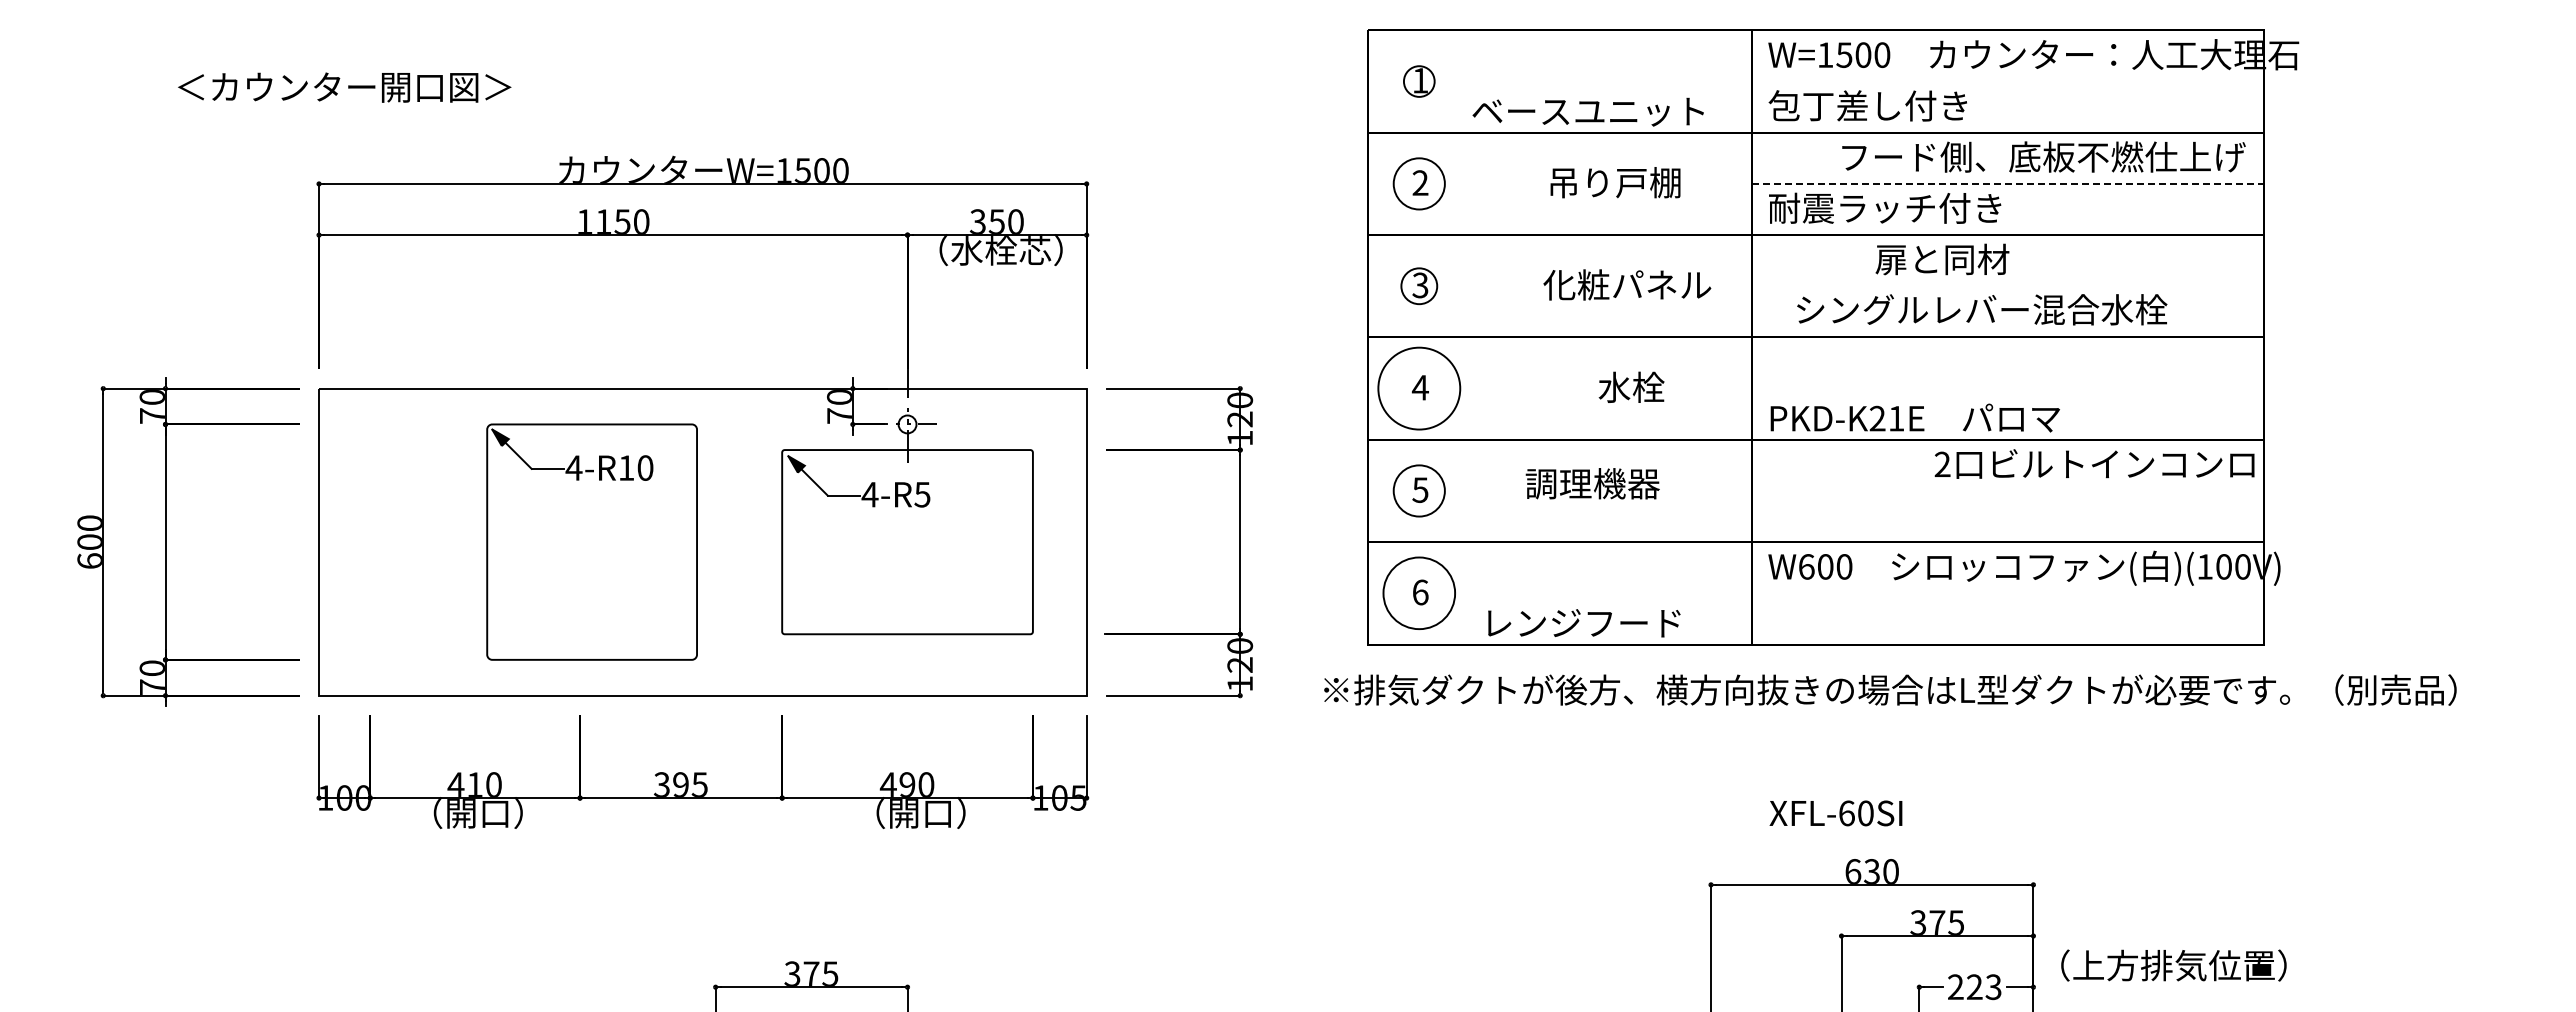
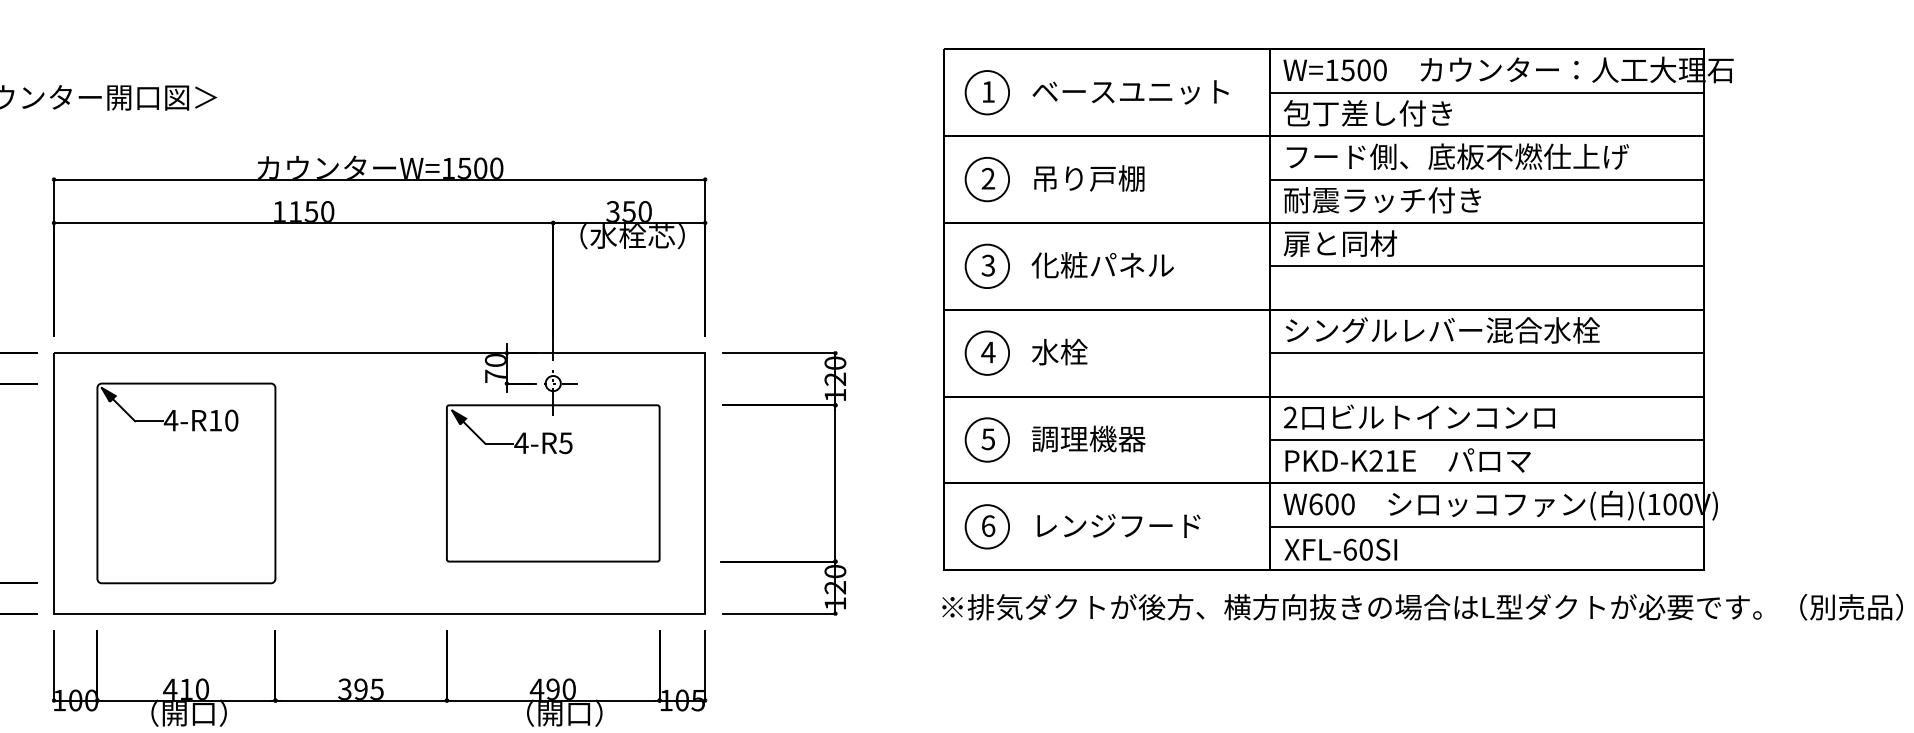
circle: (1418, 81) -> (986, 92), size x1.67
line: (2007, 81) -> (1486, 92), added
text: (1587, 111) -> (1130, 91), moved
text: (2043, 156) -> (1457, 156), moved
text: (1615, 182) -> (1089, 178), moved
line: (2007, 183) -> (1486, 179), dashed -> solid
text: (1942, 259) -> (1340, 243), moved
text: (1627, 284) -> (1102, 264), moved
circle: (1418, 285) -> (986, 265), size x1.43
line: (2007, 286) -> (1486, 266), added
text: (1982, 309) -> (1443, 330), moved
text: (1631, 386) -> (1059, 351), moved
circle: (1418, 388) -> (986, 353), size x0.62
line: (2007, 388) -> (1486, 353), added
text: (1914, 417) -> (1407, 459), moved
text: (2094, 463) -> (1419, 416), moved
text: (1592, 483) -> (1088, 438), moved
line: (2007, 490) -> (1486, 439), added
part: (591, 541) -> (185, 482), moved
circle: (1418, 592) -> (986, 526), size x0.71
line: (2007, 593) -> (1486, 526), added
text: (1584, 623) -> (1119, 526), moved
text: (1890, 689) -> (1422, 606), moved
text: (1835, 813) -> (1340, 549), moved

